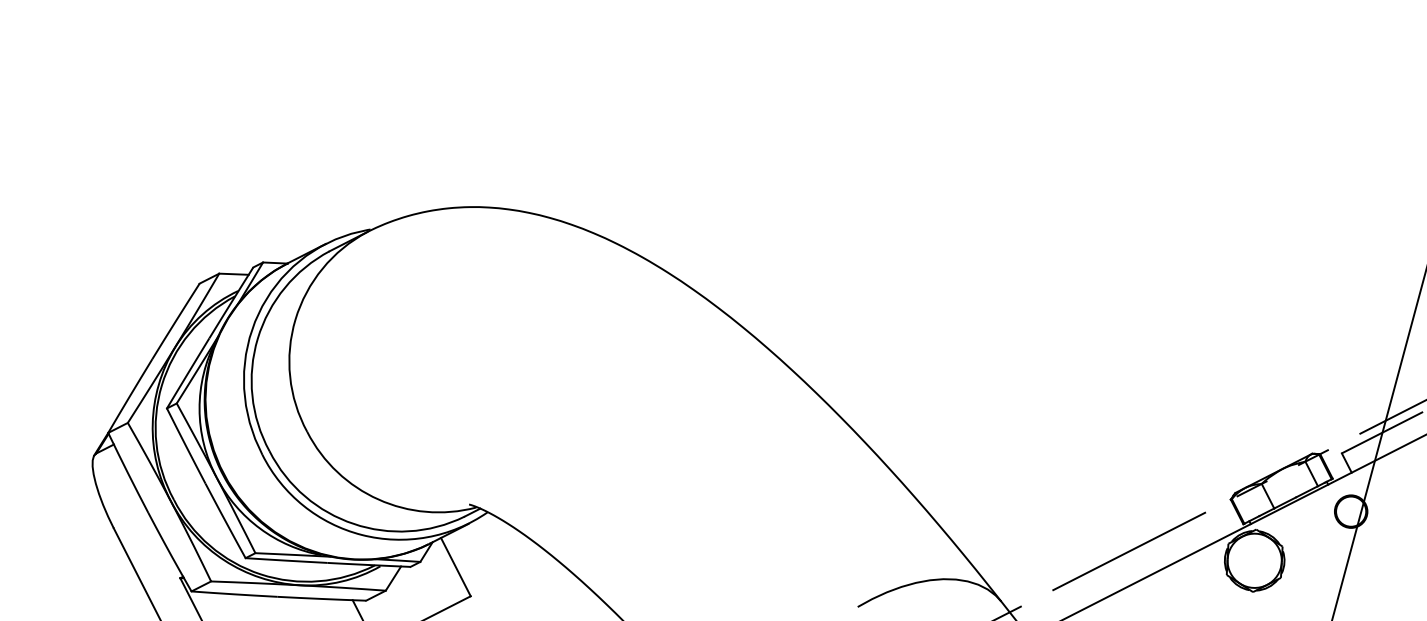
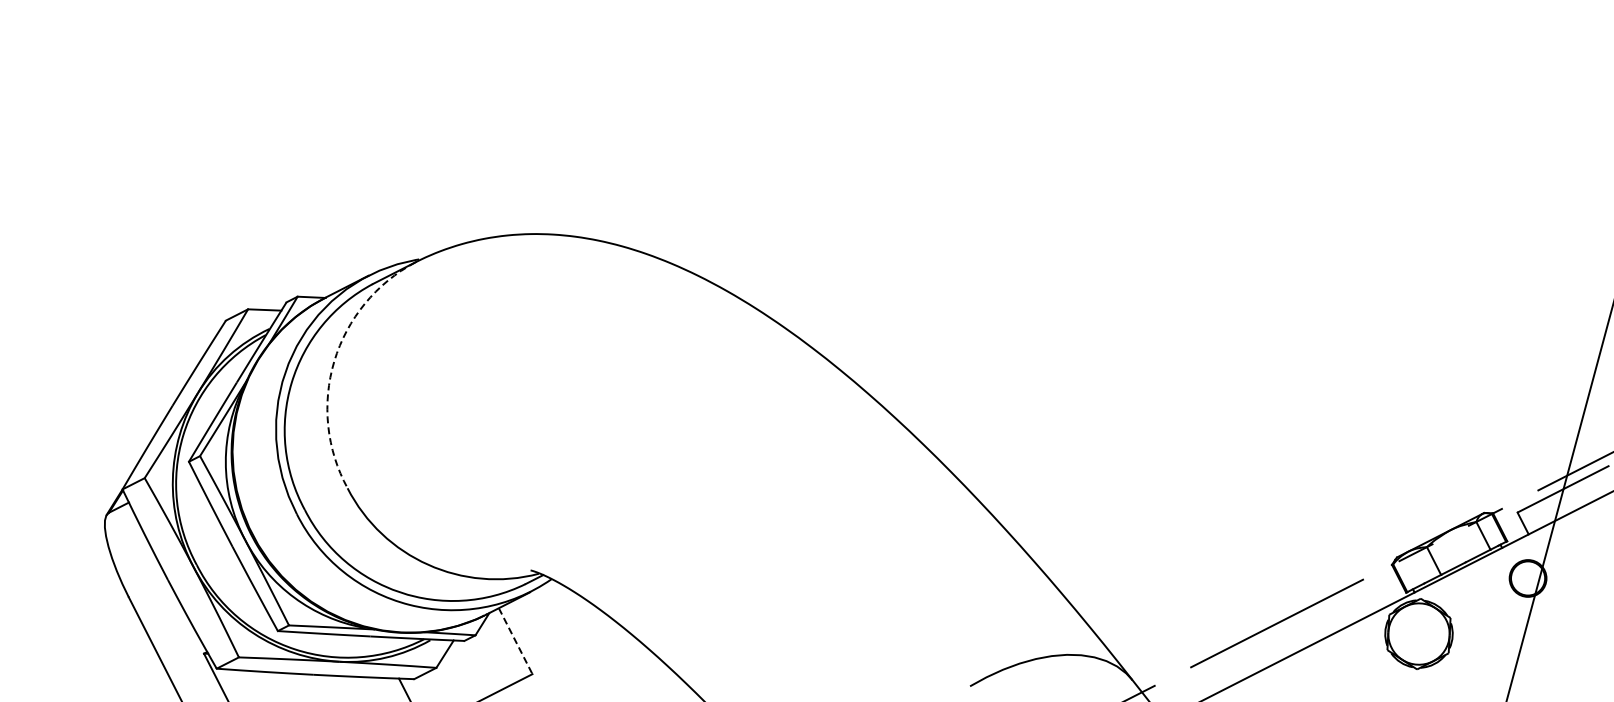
arc: (295, 319) -> (334, 361), solid -> dashed
line: (455, 567) -> (515, 641), solid -> dashed

